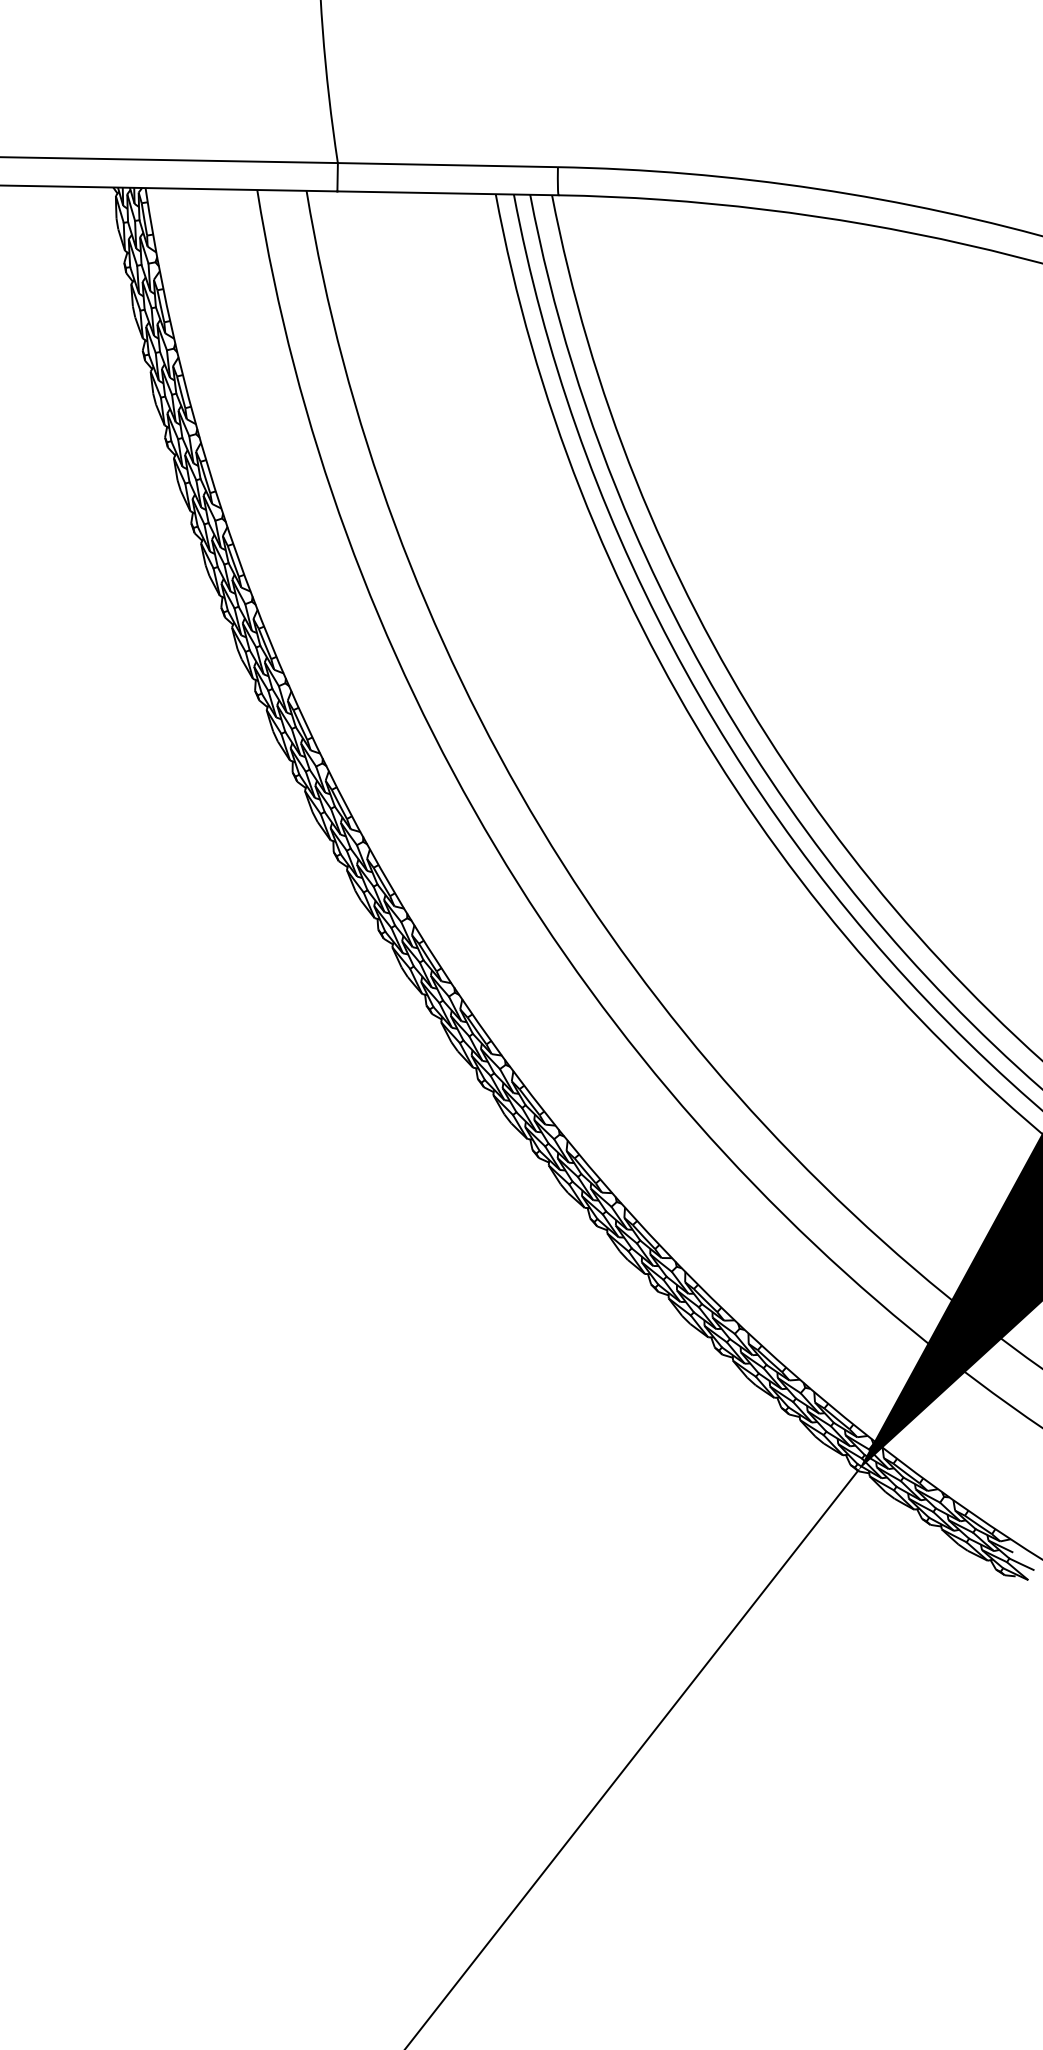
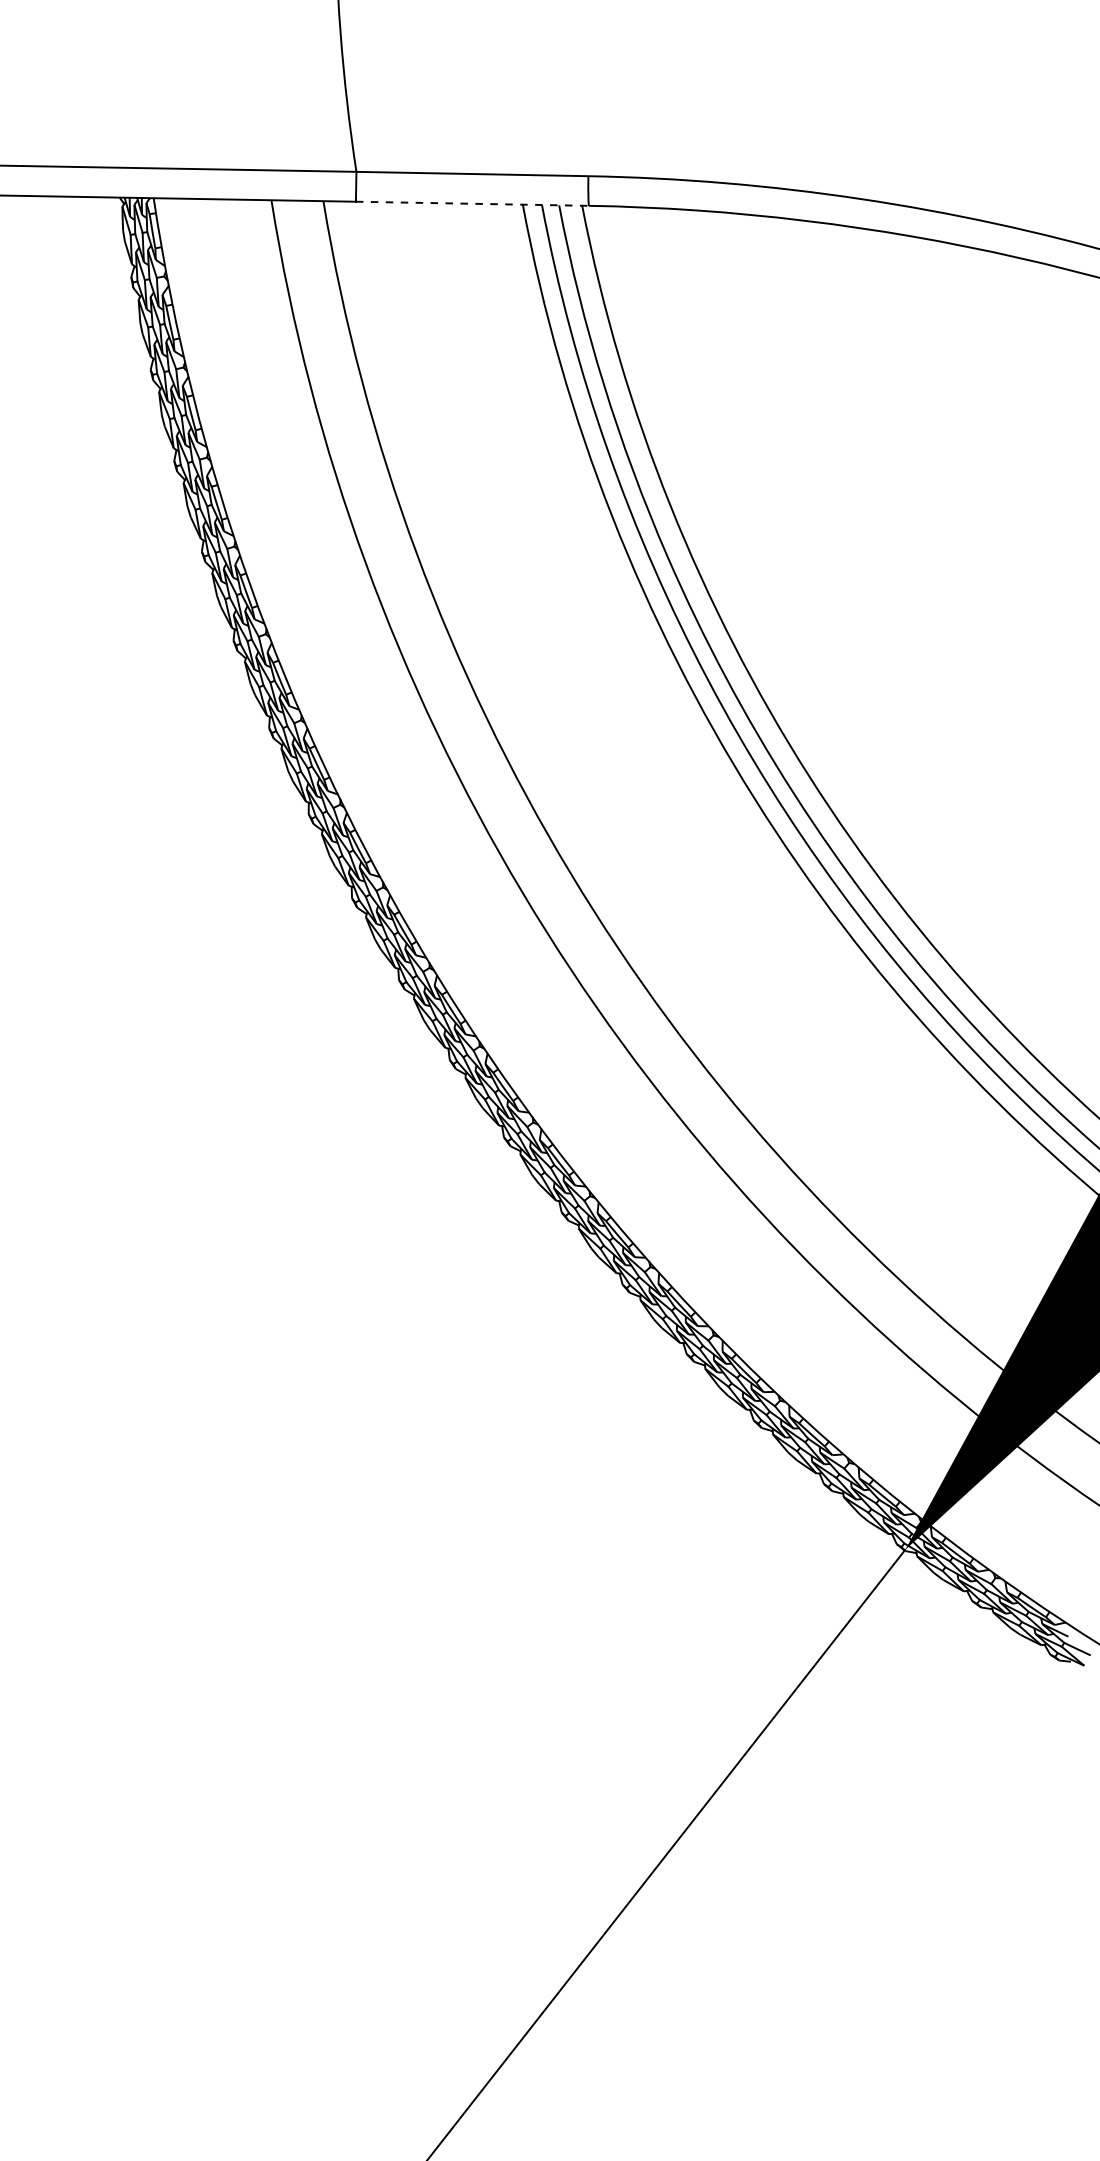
line: (447, 193) -> (472, 203), solid -> dashed

